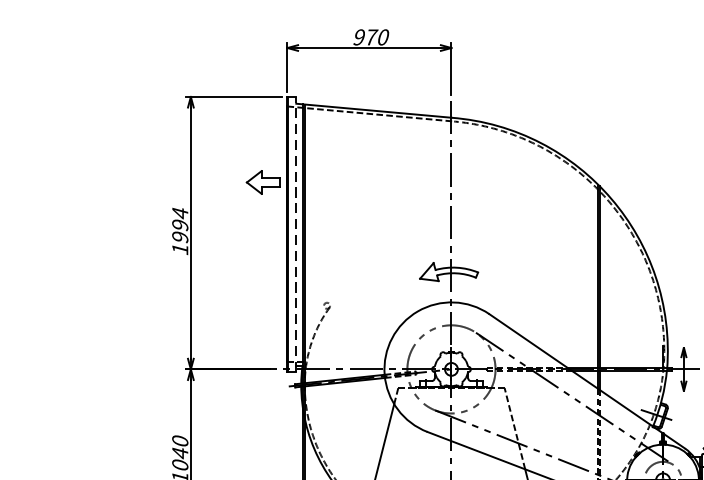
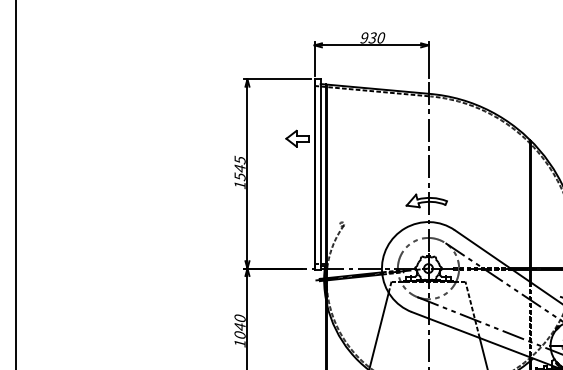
text: (370, 36) -> (372, 37), 970 -> 930
text: (179, 225) -> (239, 168), 1994 -> 1545
line: (296, 233) -> (320, 174), dashed -> solid

